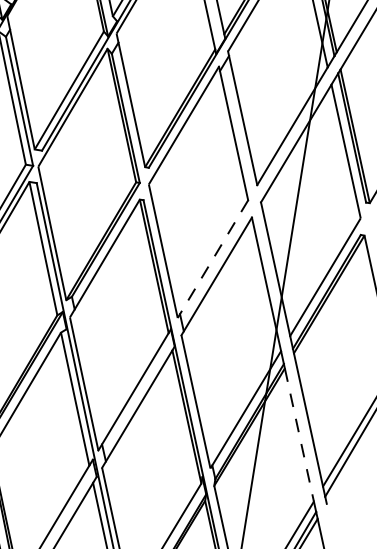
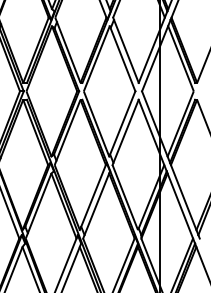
line: (213, 260) -> (122, 124), dashed -> solid
line: (299, 434) -> (180, 205), dashed -> solid

